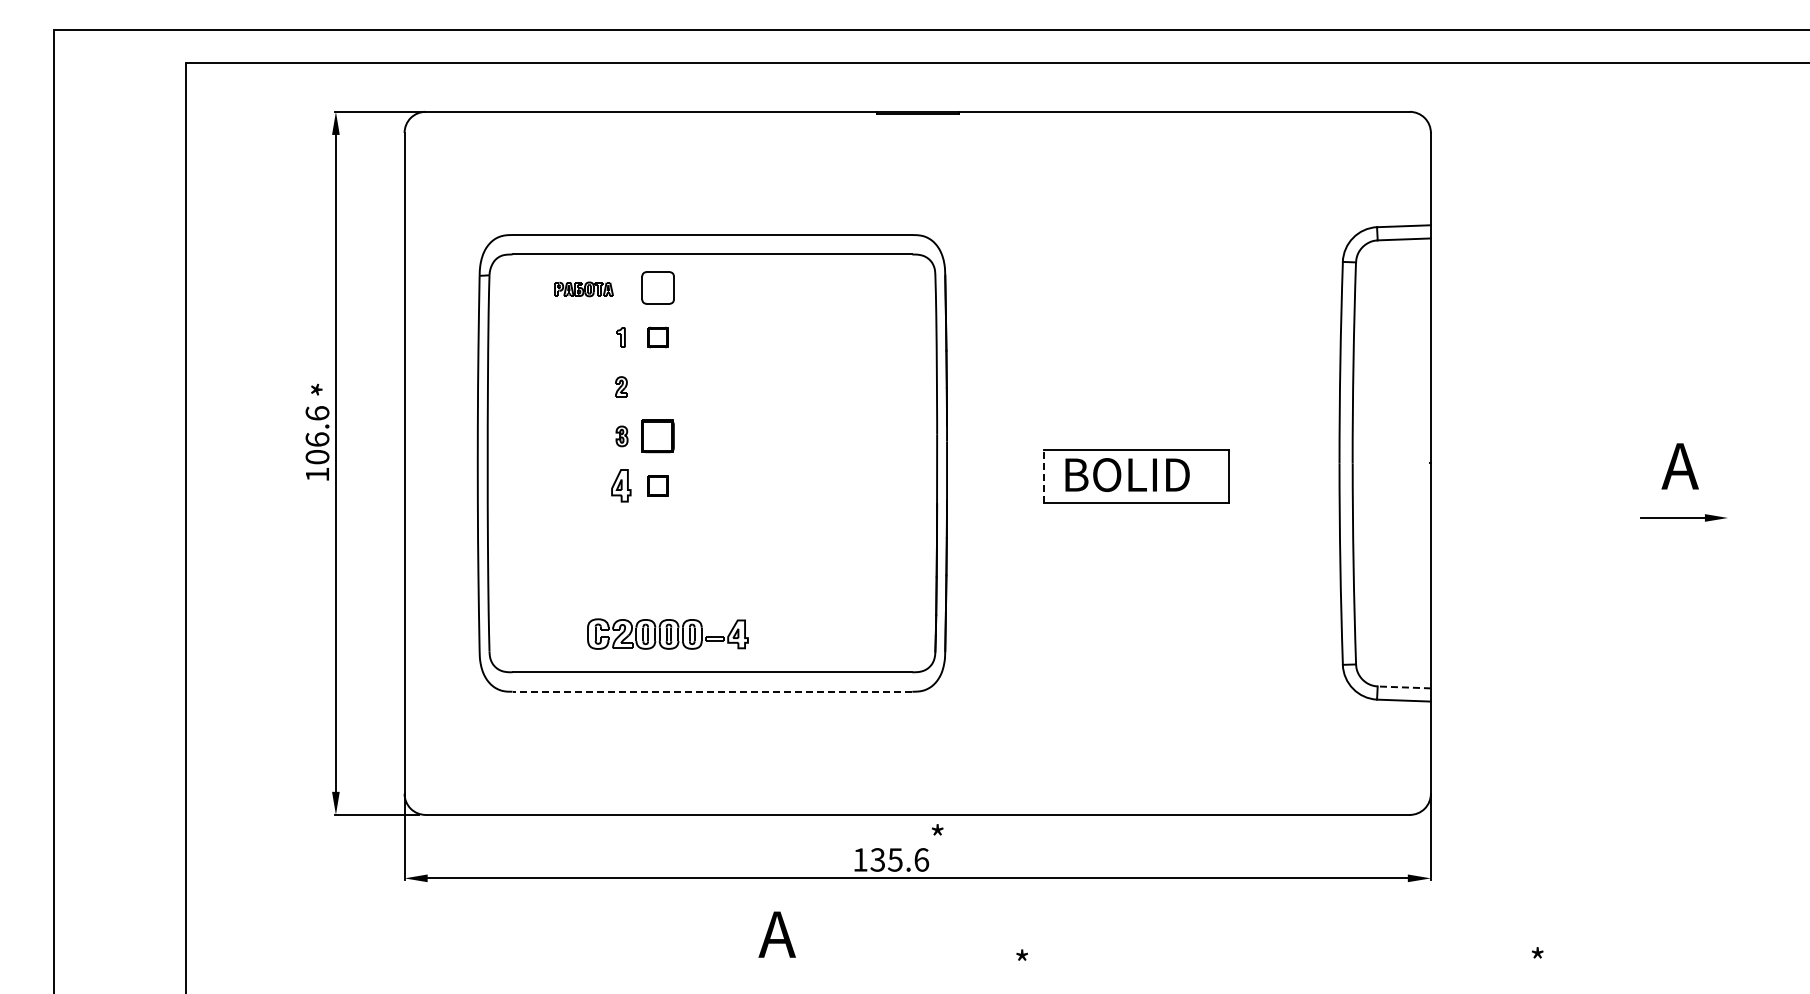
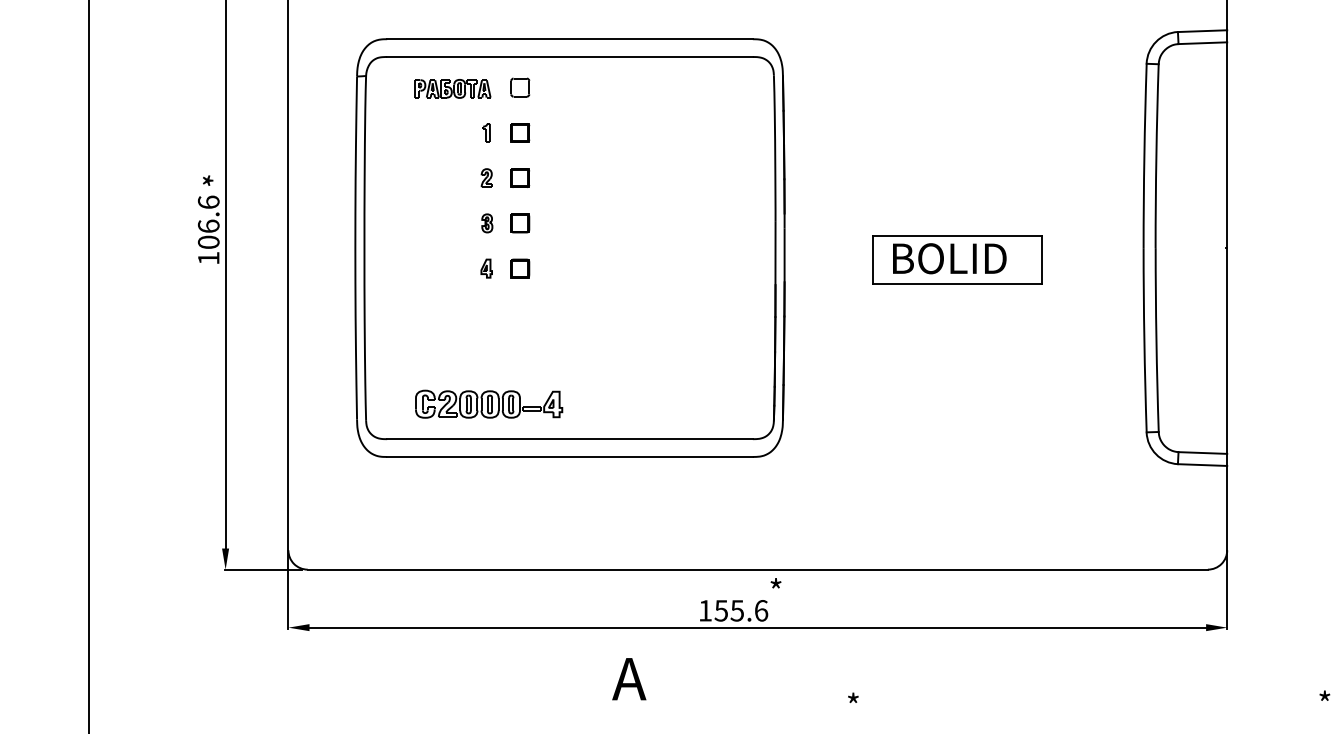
part: (657, 287) -> (519, 87), size x0.62
part: (583, 289) -> (452, 89), size x1.43
part: (657, 386) -> (519, 177), added
part: (657, 436) -> (519, 223), size x0.62
line: (1043, 476) -> (872, 260), dashed -> solid
part: (621, 485) -> (486, 268), size x0.62
part: (667, 633) -> (488, 403), moved
line: (1404, 687) -> (1203, 453), dashed -> solid
line: (712, 691) -> (570, 456), dashed -> solid
text: (878, 859) -> (721, 610), 135.6 -> 155.6

